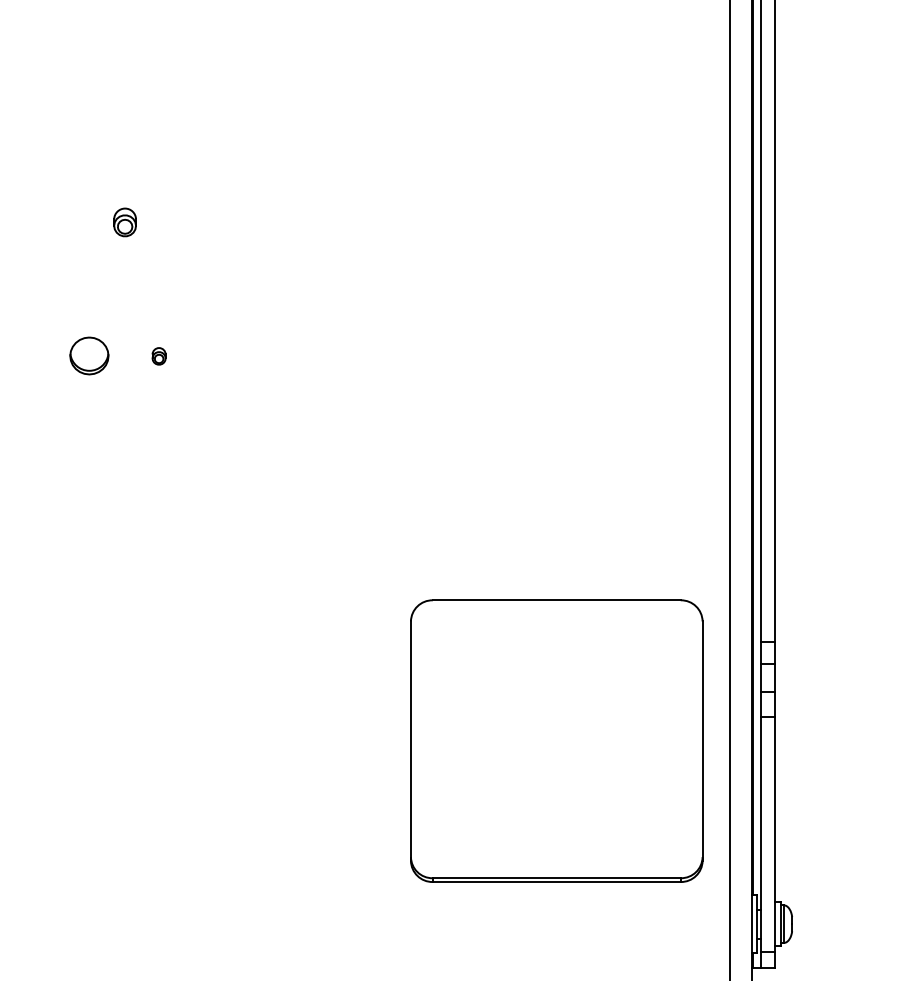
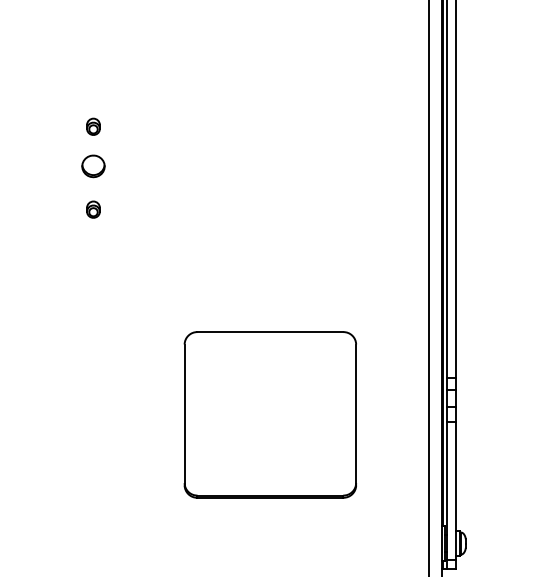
part: (125, 221) -> (93, 126), moved
part: (89, 356) -> (93, 166), moved
part: (159, 356) -> (93, 209), size x1.67
part: (555, 740) -> (269, 414), moved

